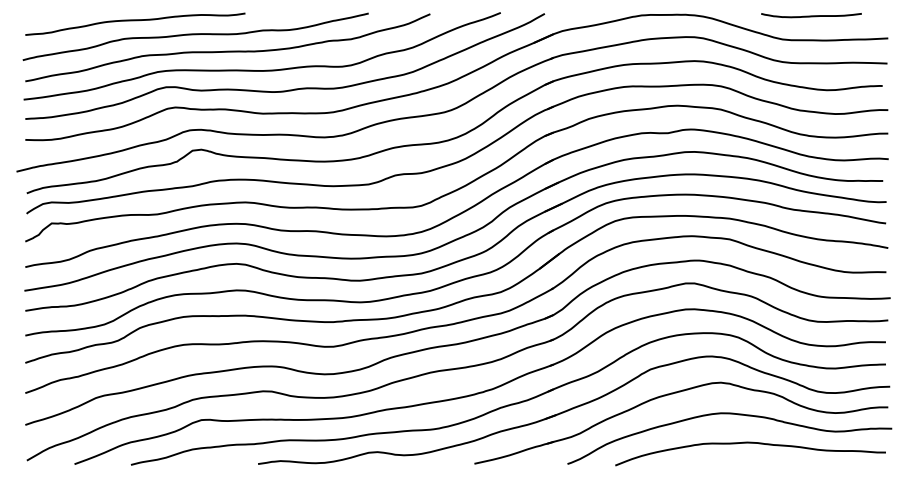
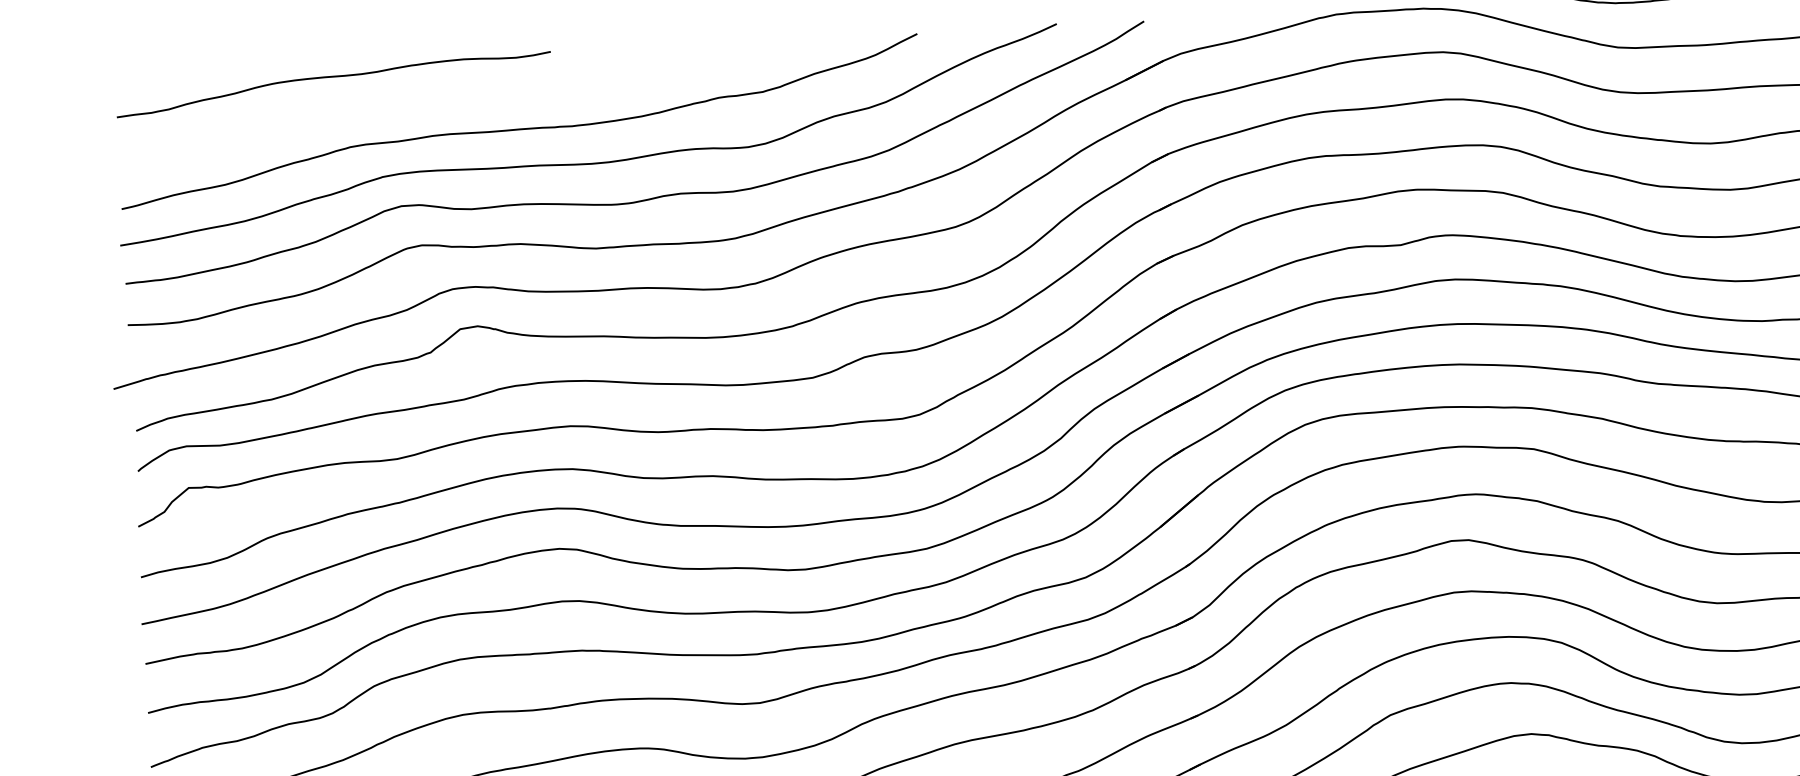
curve: (195, 35) -> (454, 100), removed

